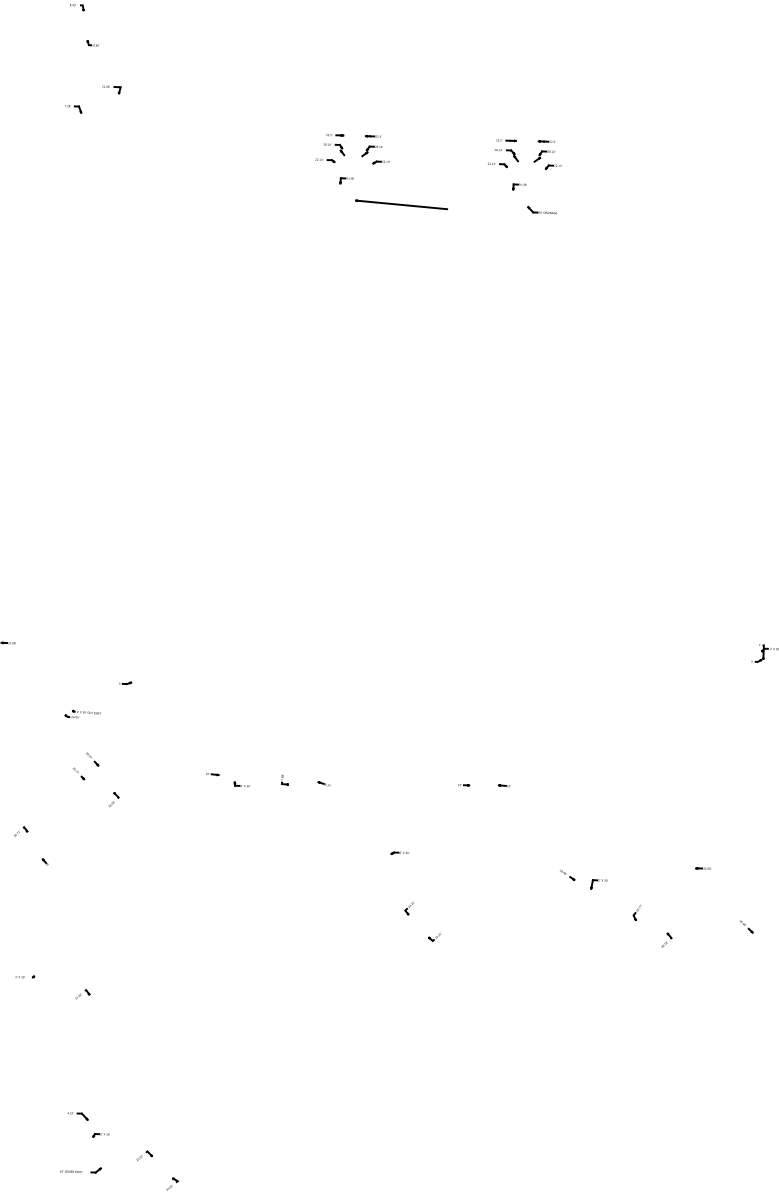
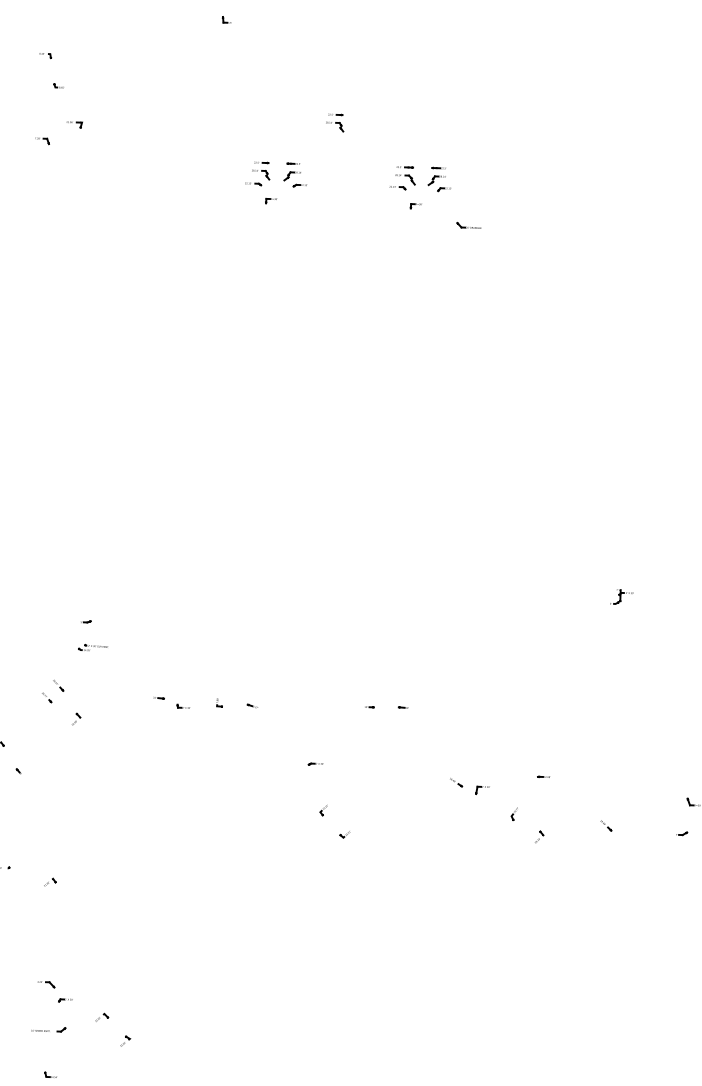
part: (423, 87) -> (335, 122), added
line: (401, 204) -> (317, 220), removed
part: (541, 208) -> (468, 224), moved
part: (81, 713) -> (92, 647), moved
line: (702, 867) -> (543, 776), moved

